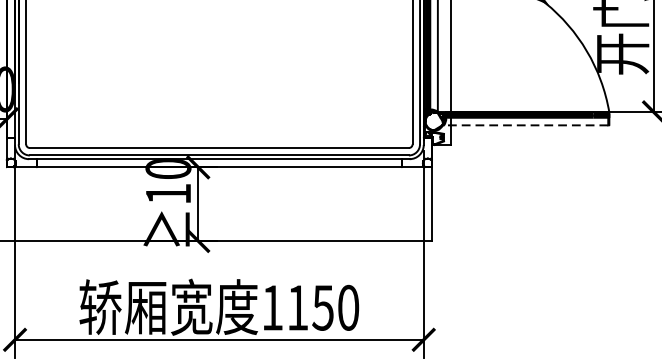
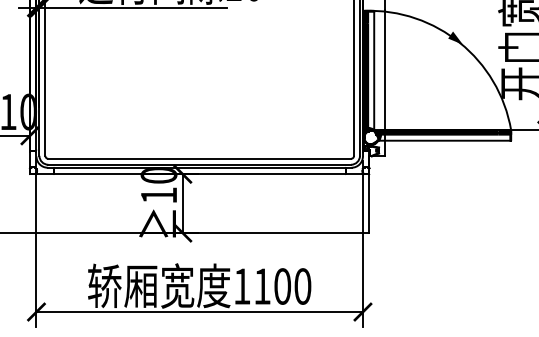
line: (525, 125) -> (444, 140), dashed -> solid
text: (323, 307) -> (282, 286), 1150 -> 1100

